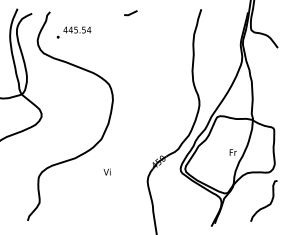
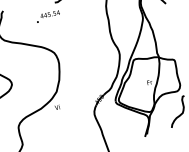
text: (73, 32) -> (47, 16), moved
text: (106, 171) -> (56, 107), moved

